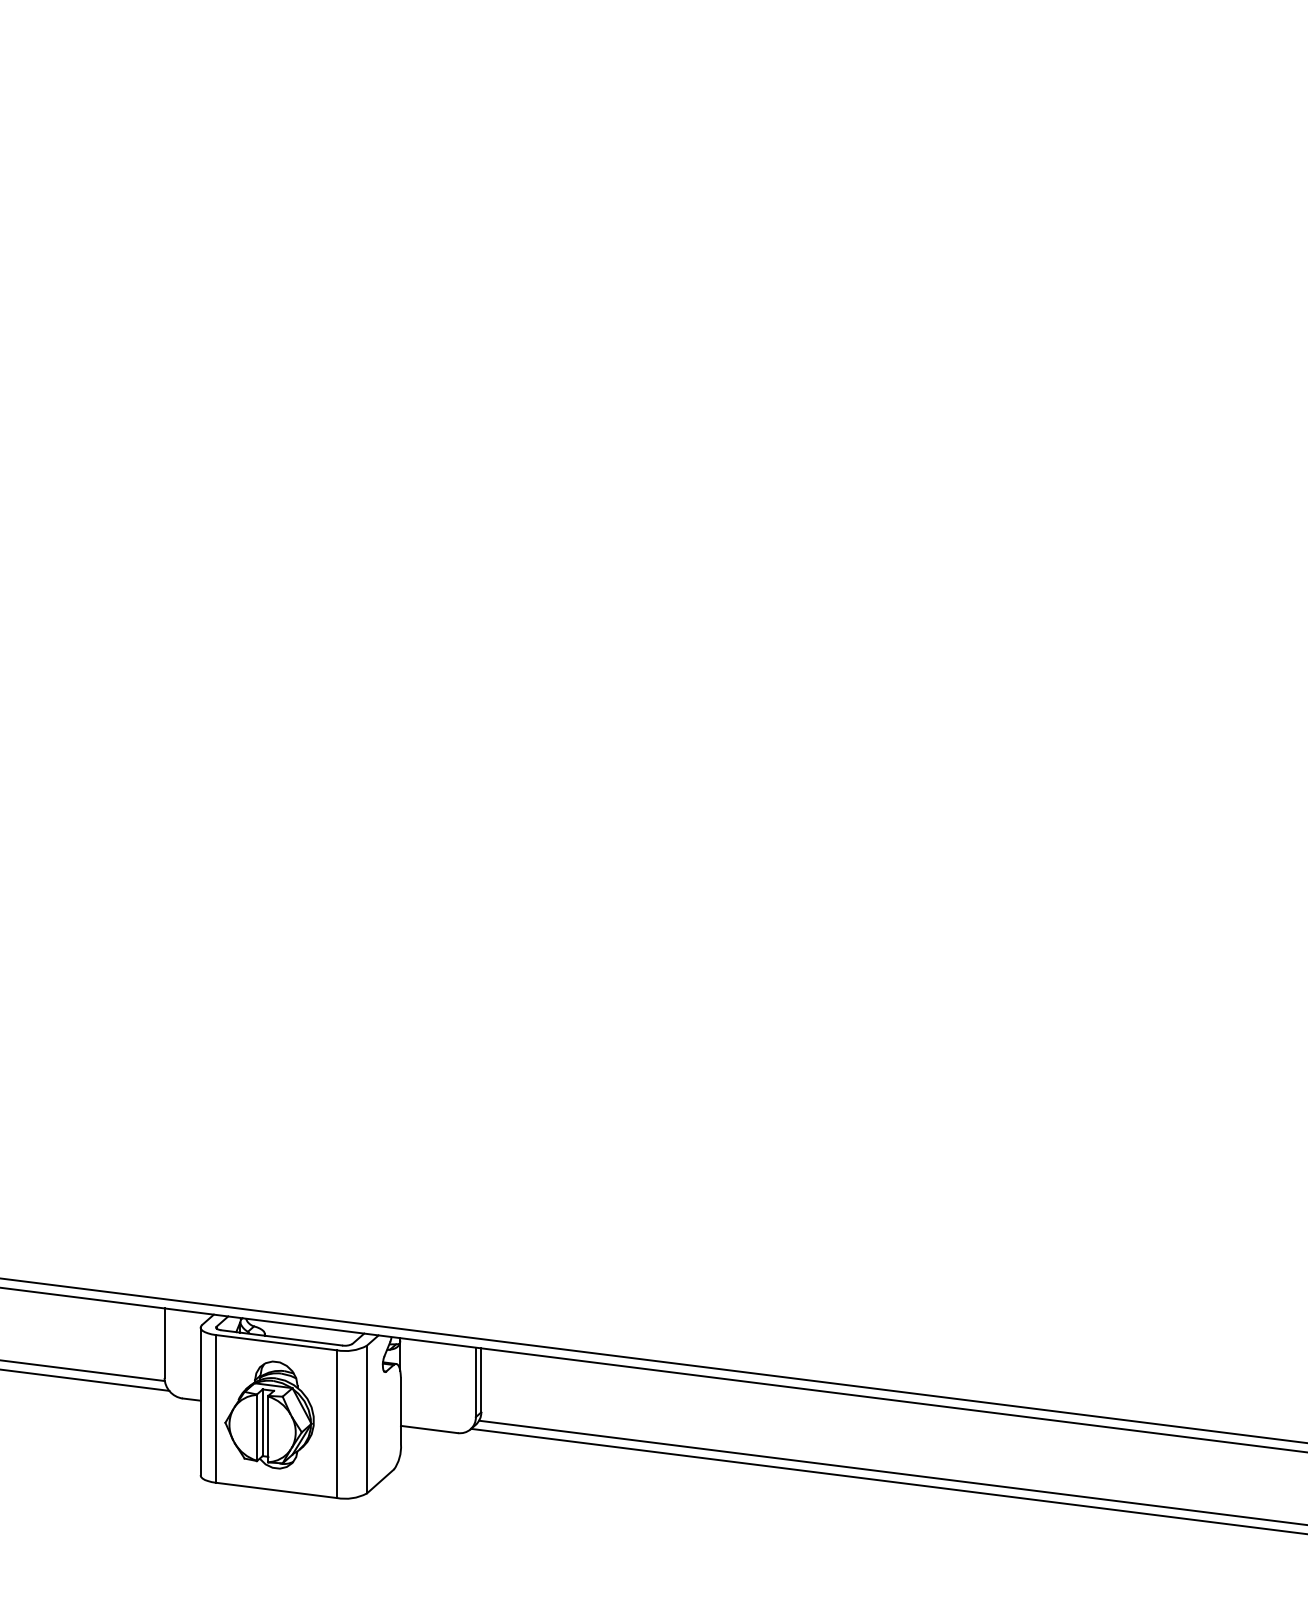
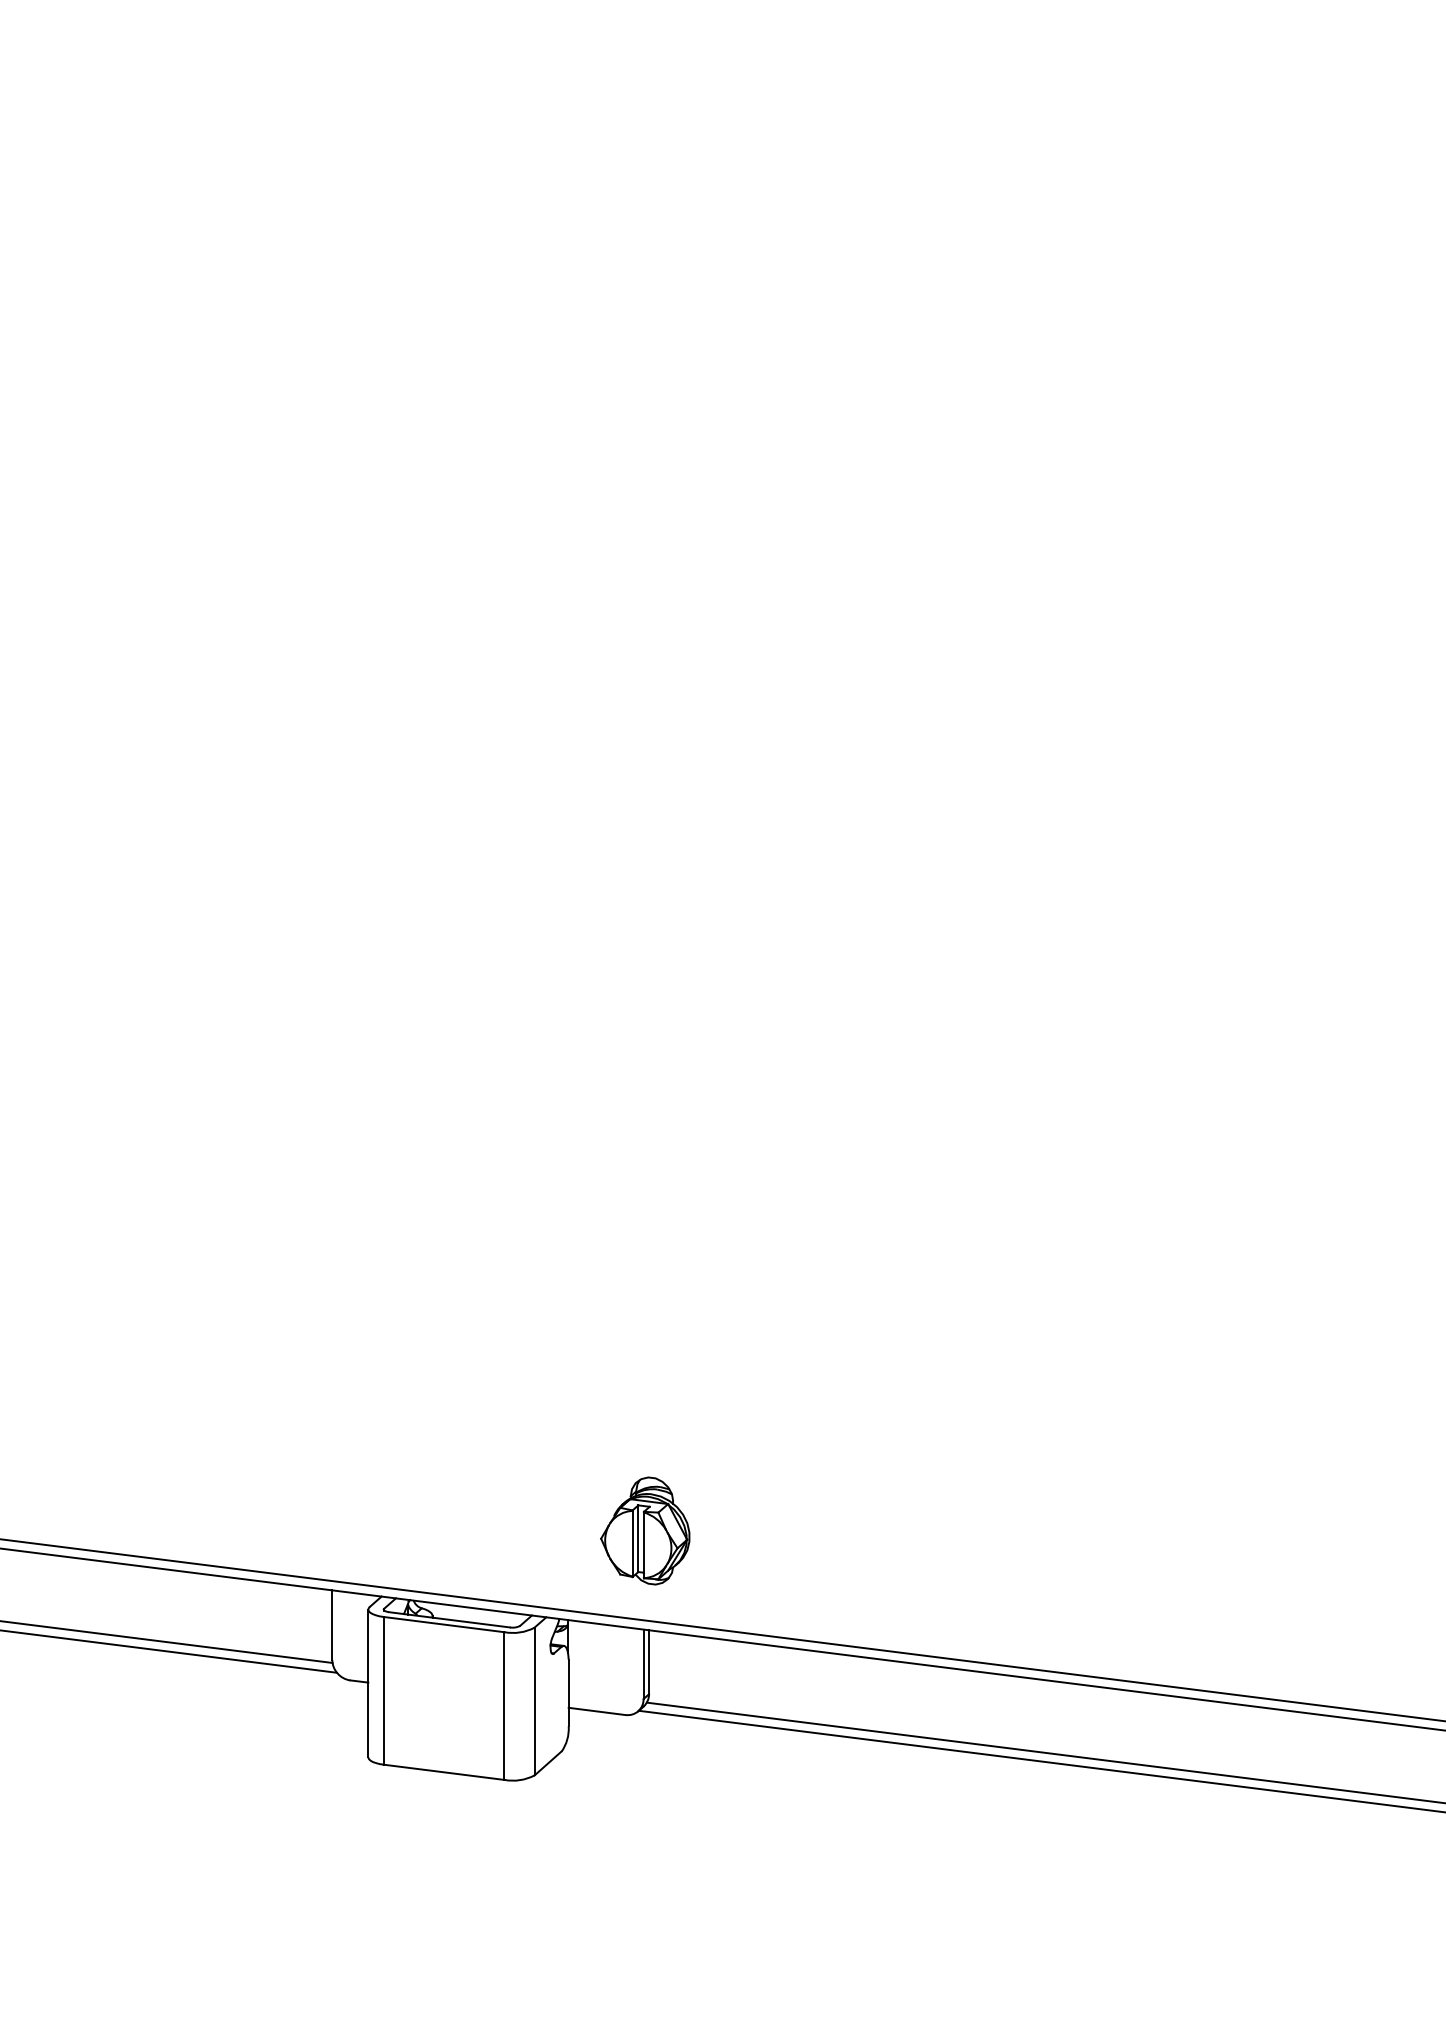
part: (269, 1414) -> (645, 1530), moved

